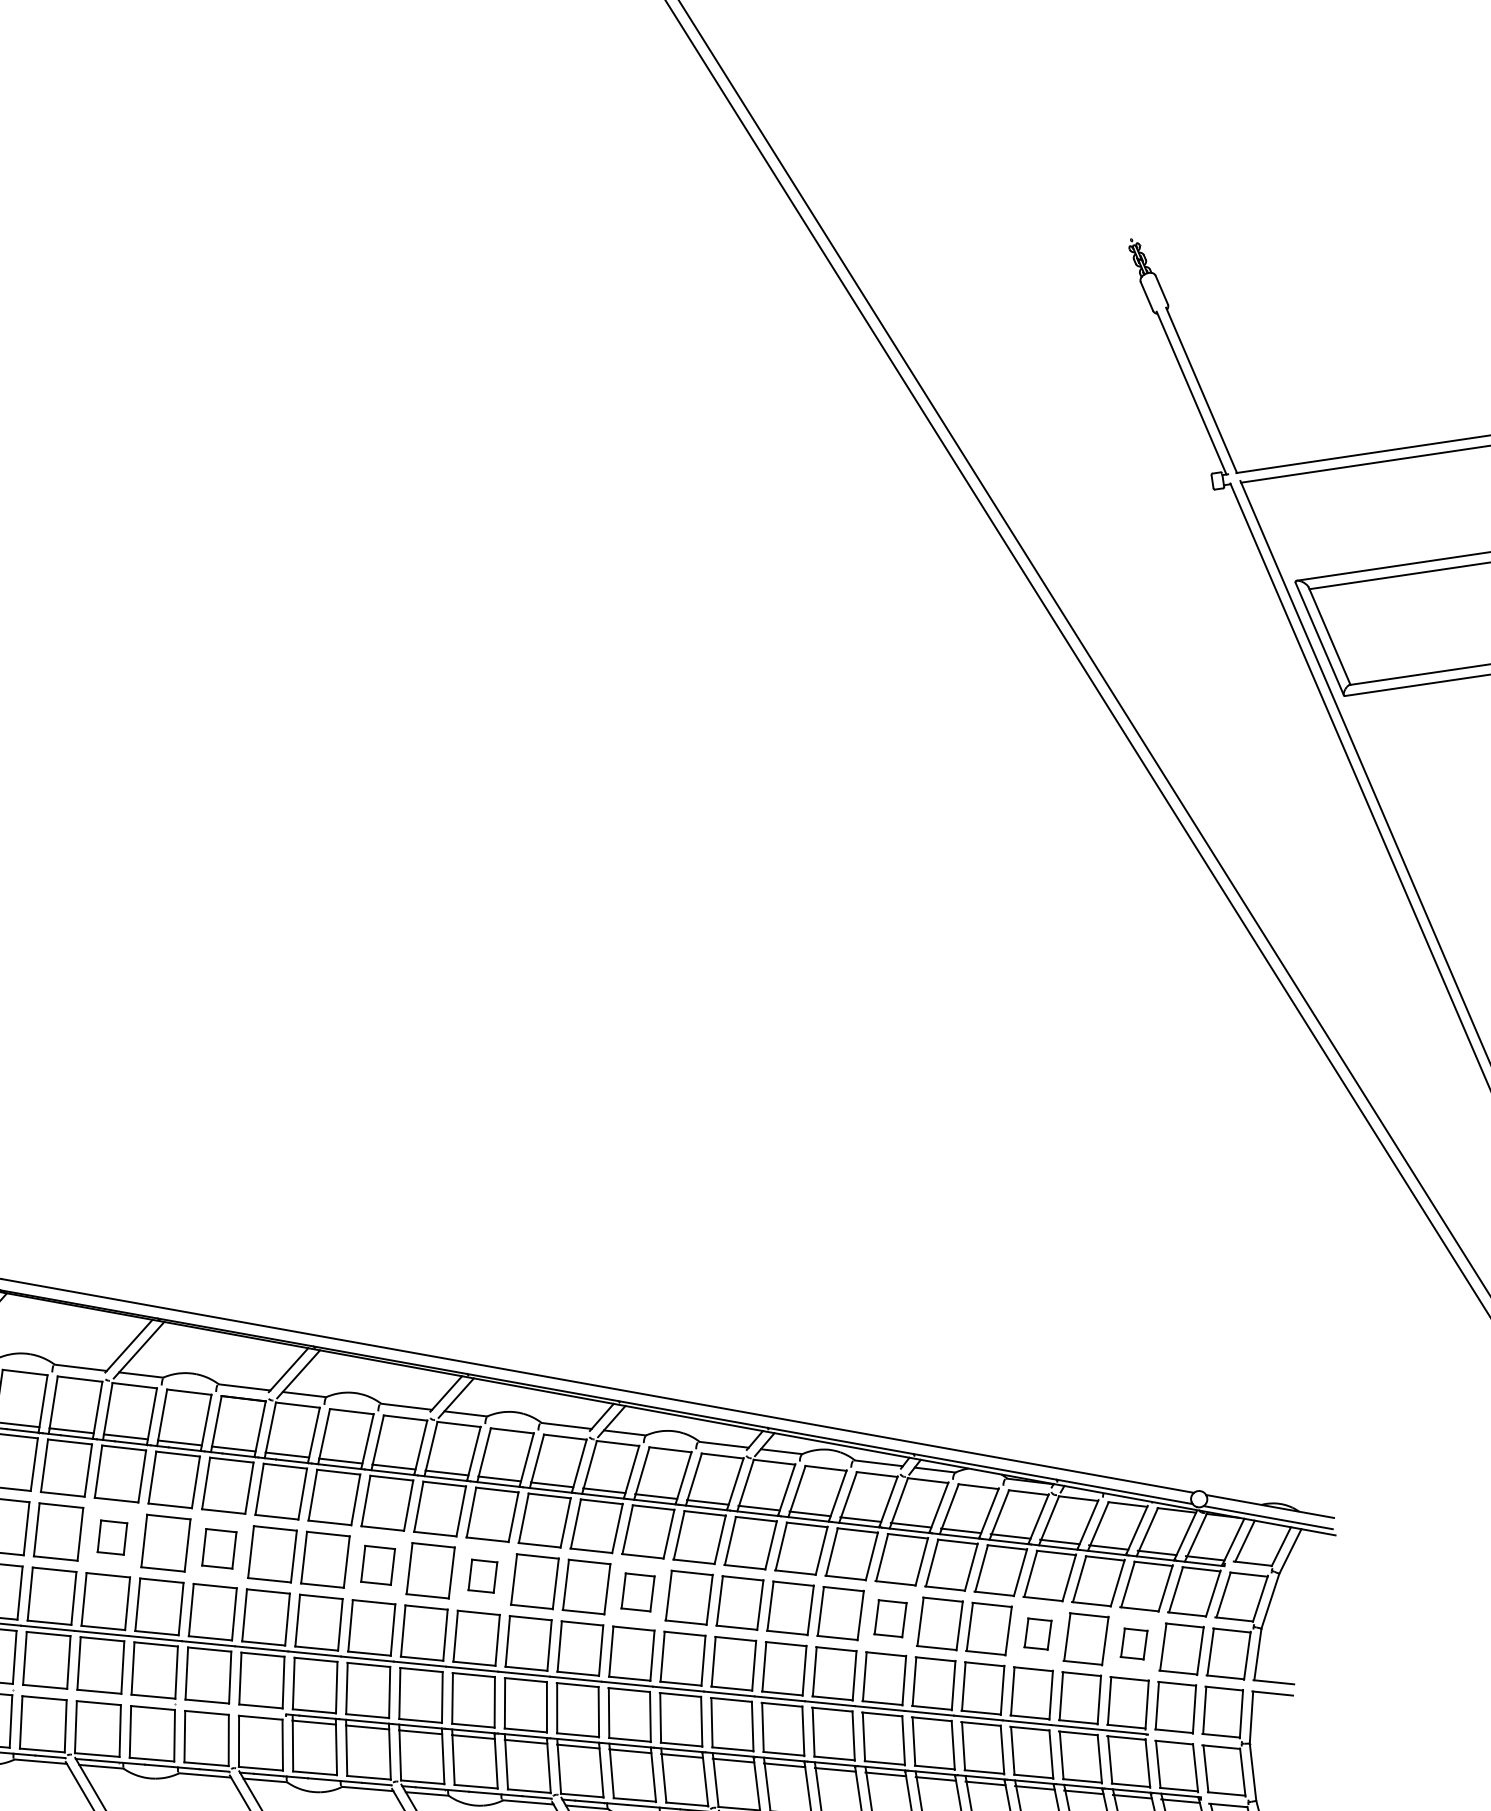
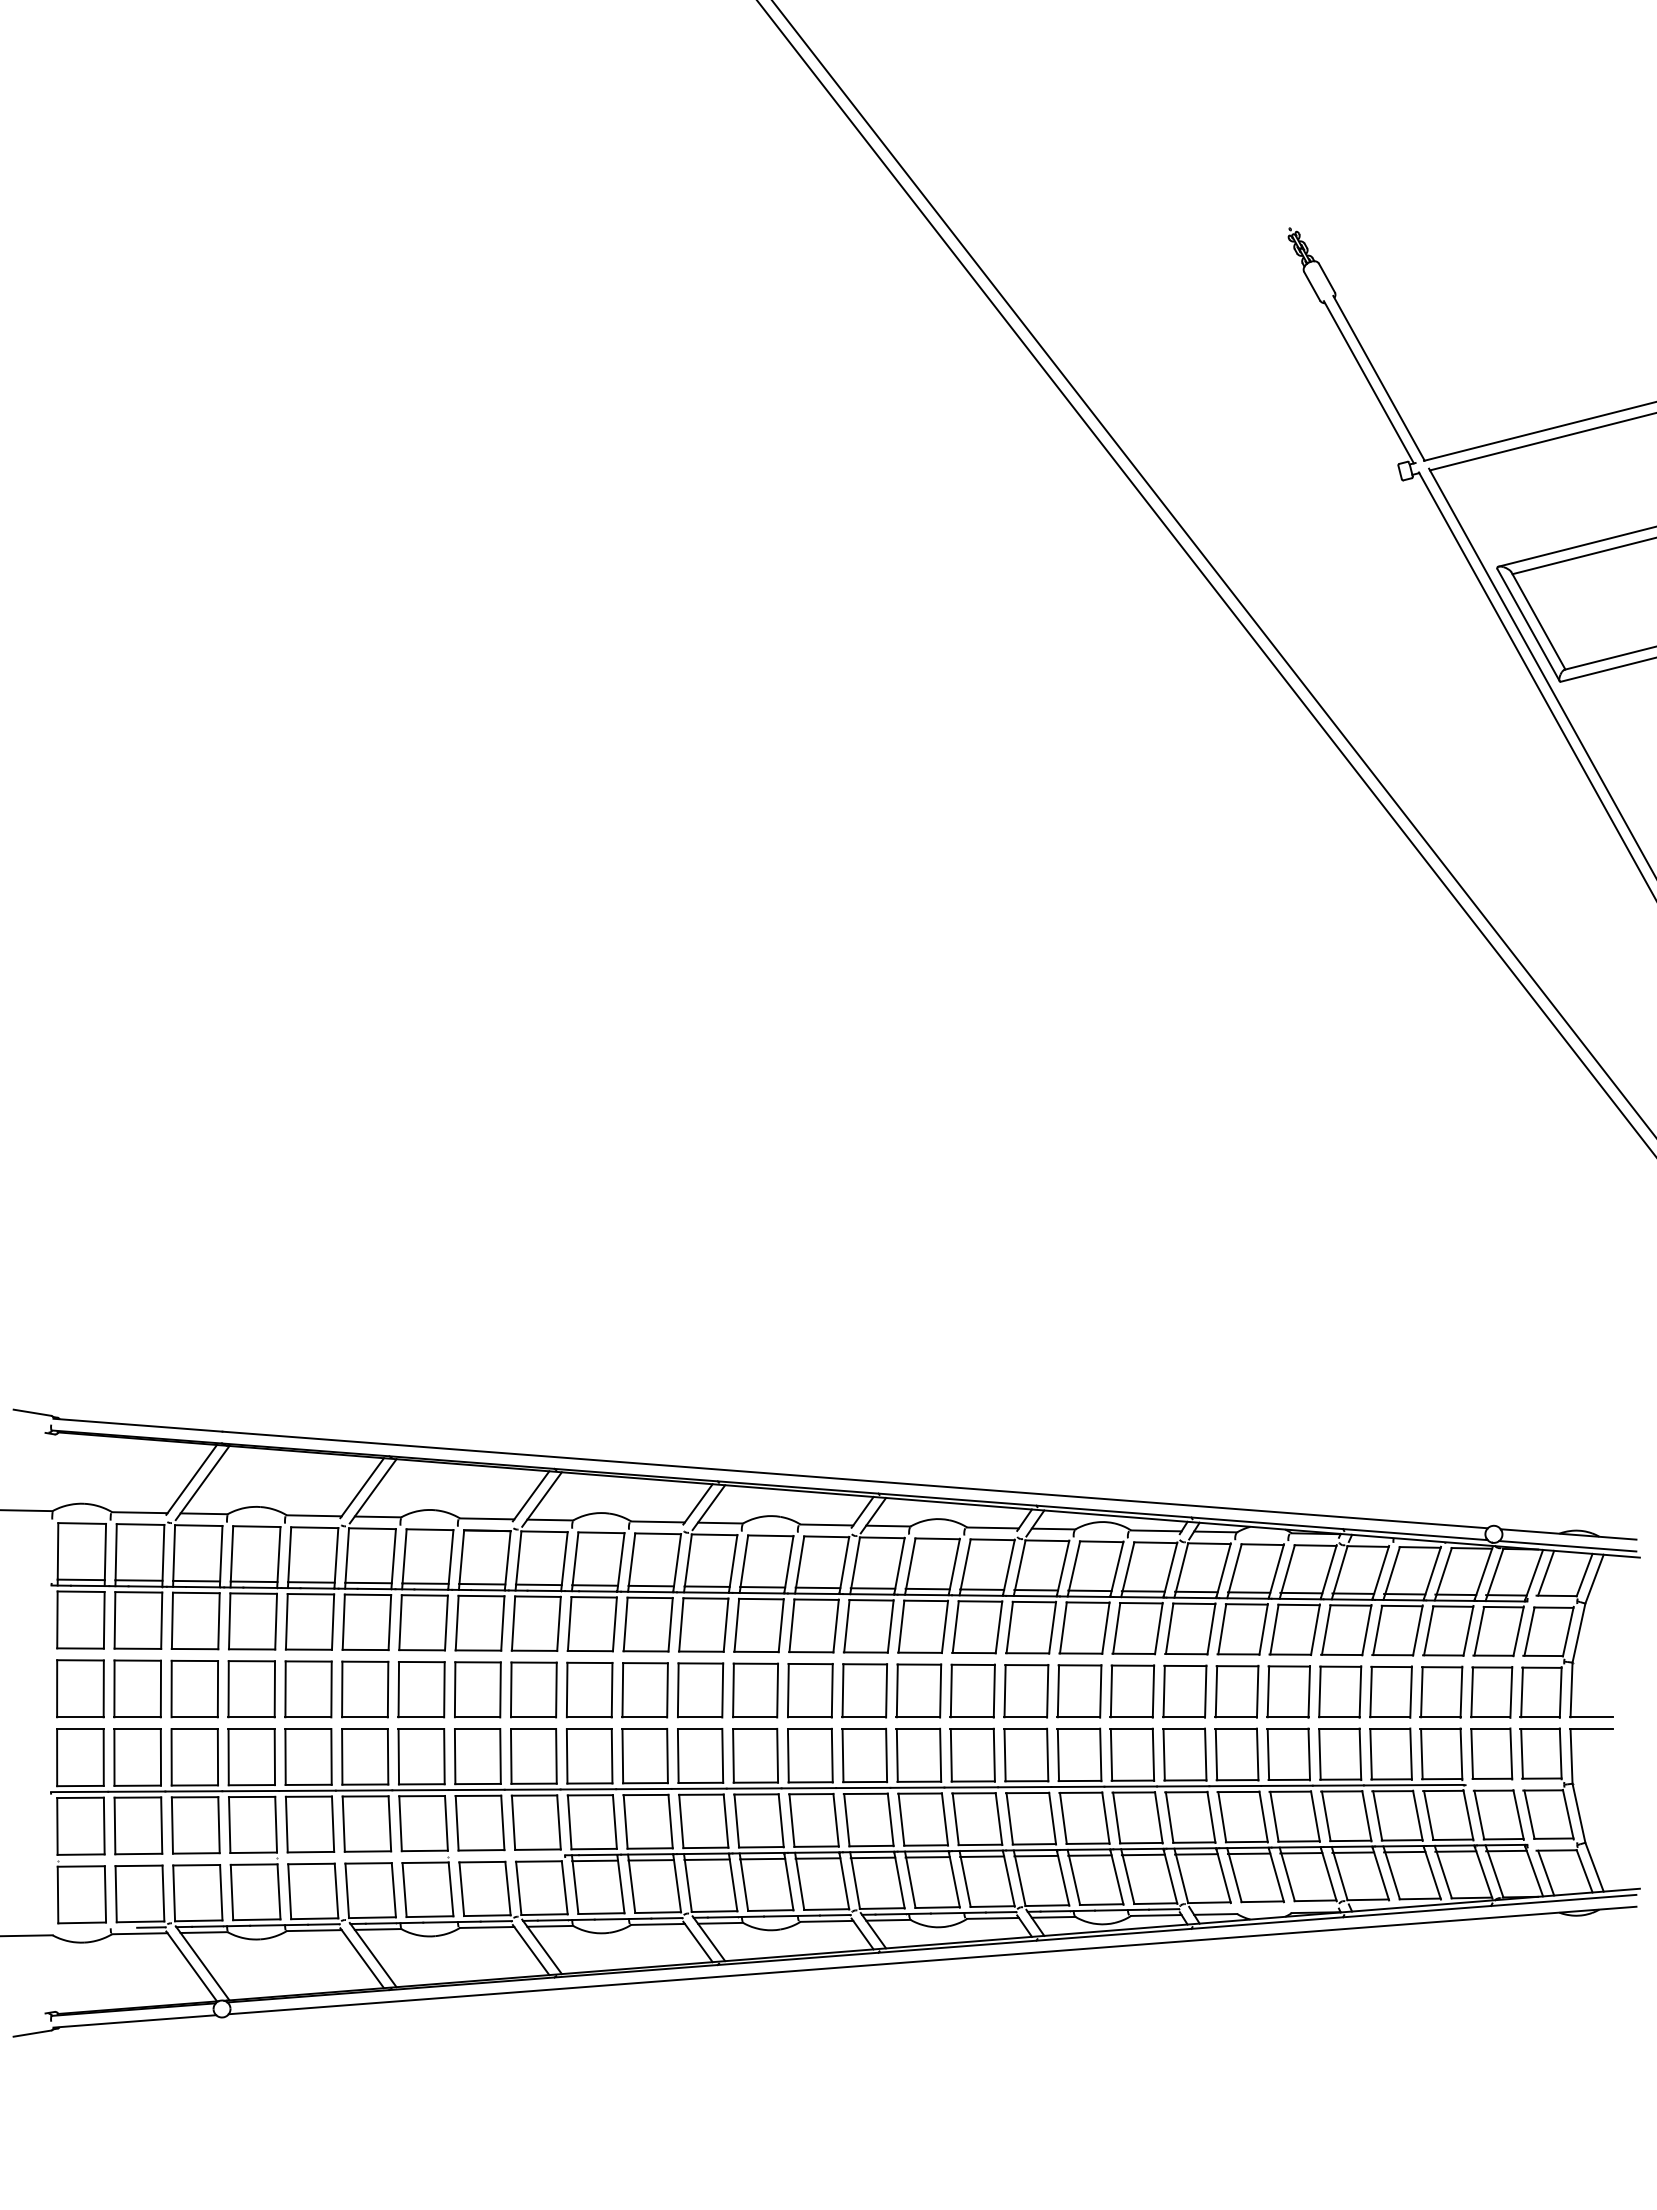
part: (112, 1537) -> (365, 1689), size x1.67
part: (219, 1548) -> (477, 1689), size x1.43
part: (377, 1565) -> (644, 1690), size x1.43
part: (482, 1576) -> (755, 1690), size x1.67
part: (637, 1591) -> (918, 1690), size x1.43
part: (890, 1618) -> (1184, 1691), size x1.43
part: (1038, 1633) -> (1340, 1691), size x1.67
part: (1134, 1643) -> (1441, 1691), size x1.67

